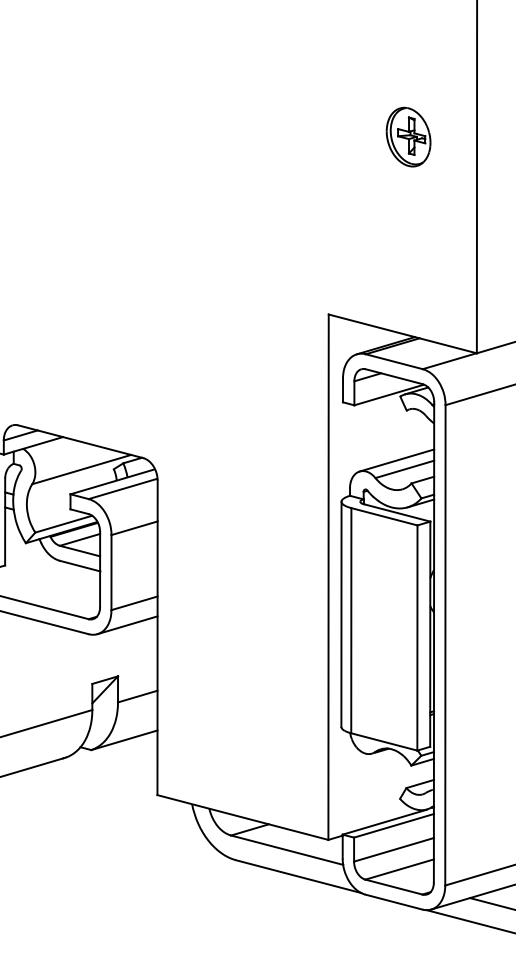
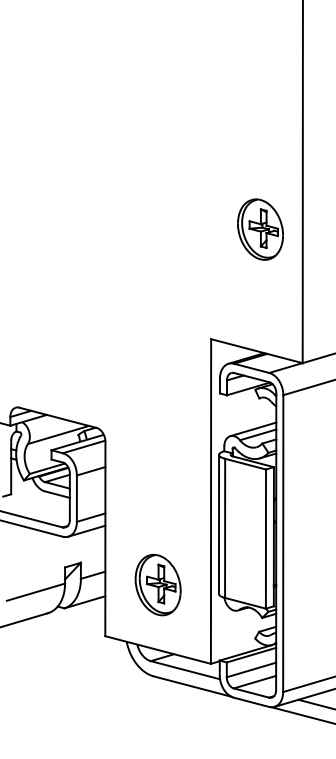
part: (408, 137) -> (260, 229), size x1.67
part: (241, 711) -> (157, 584), added

